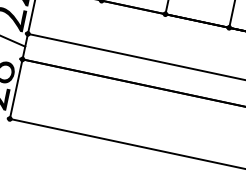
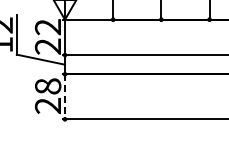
line: (16, 90) -> (65, 97), solid -> dashed

